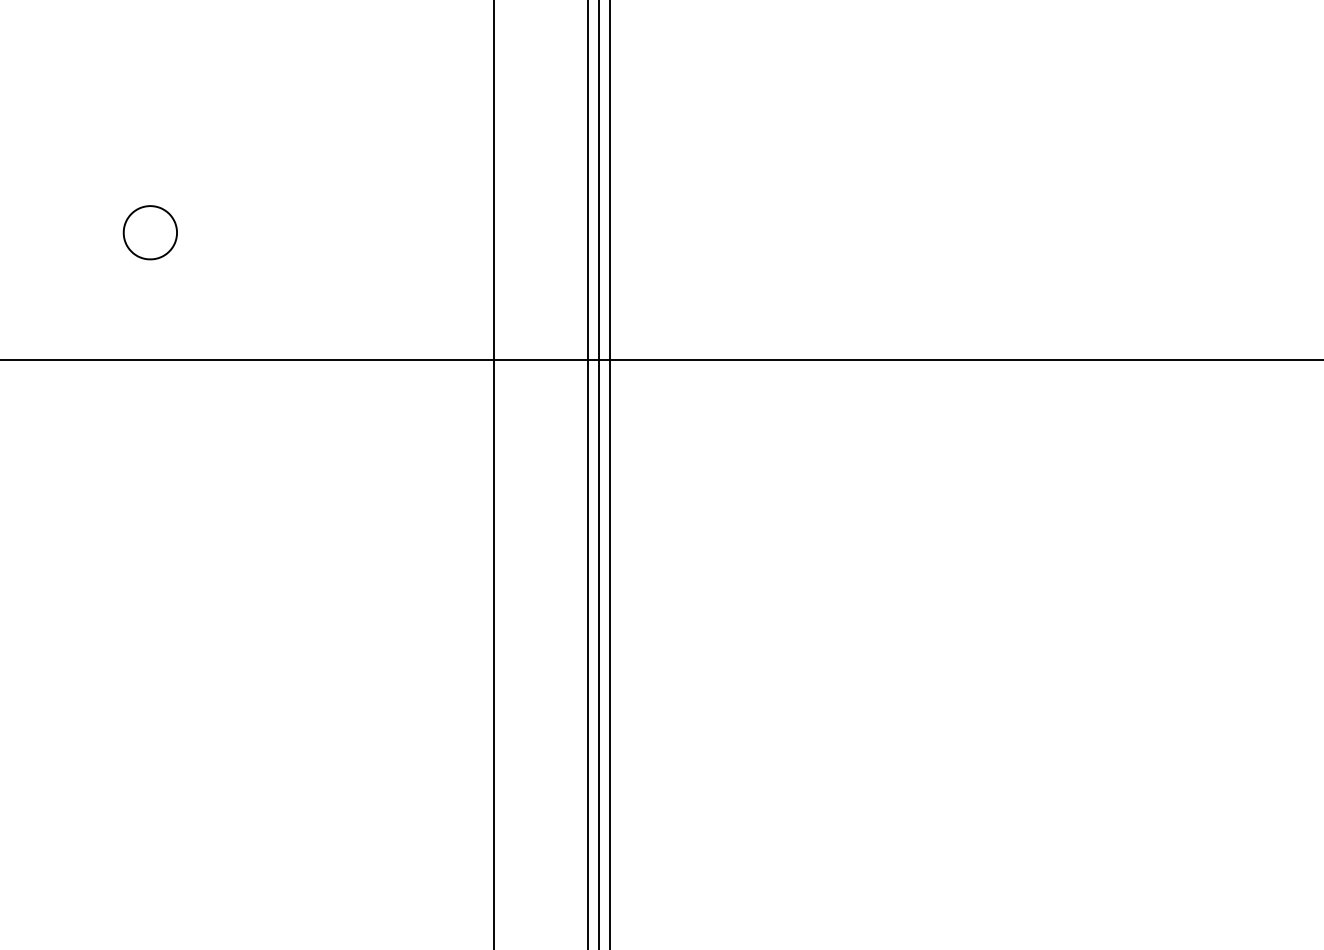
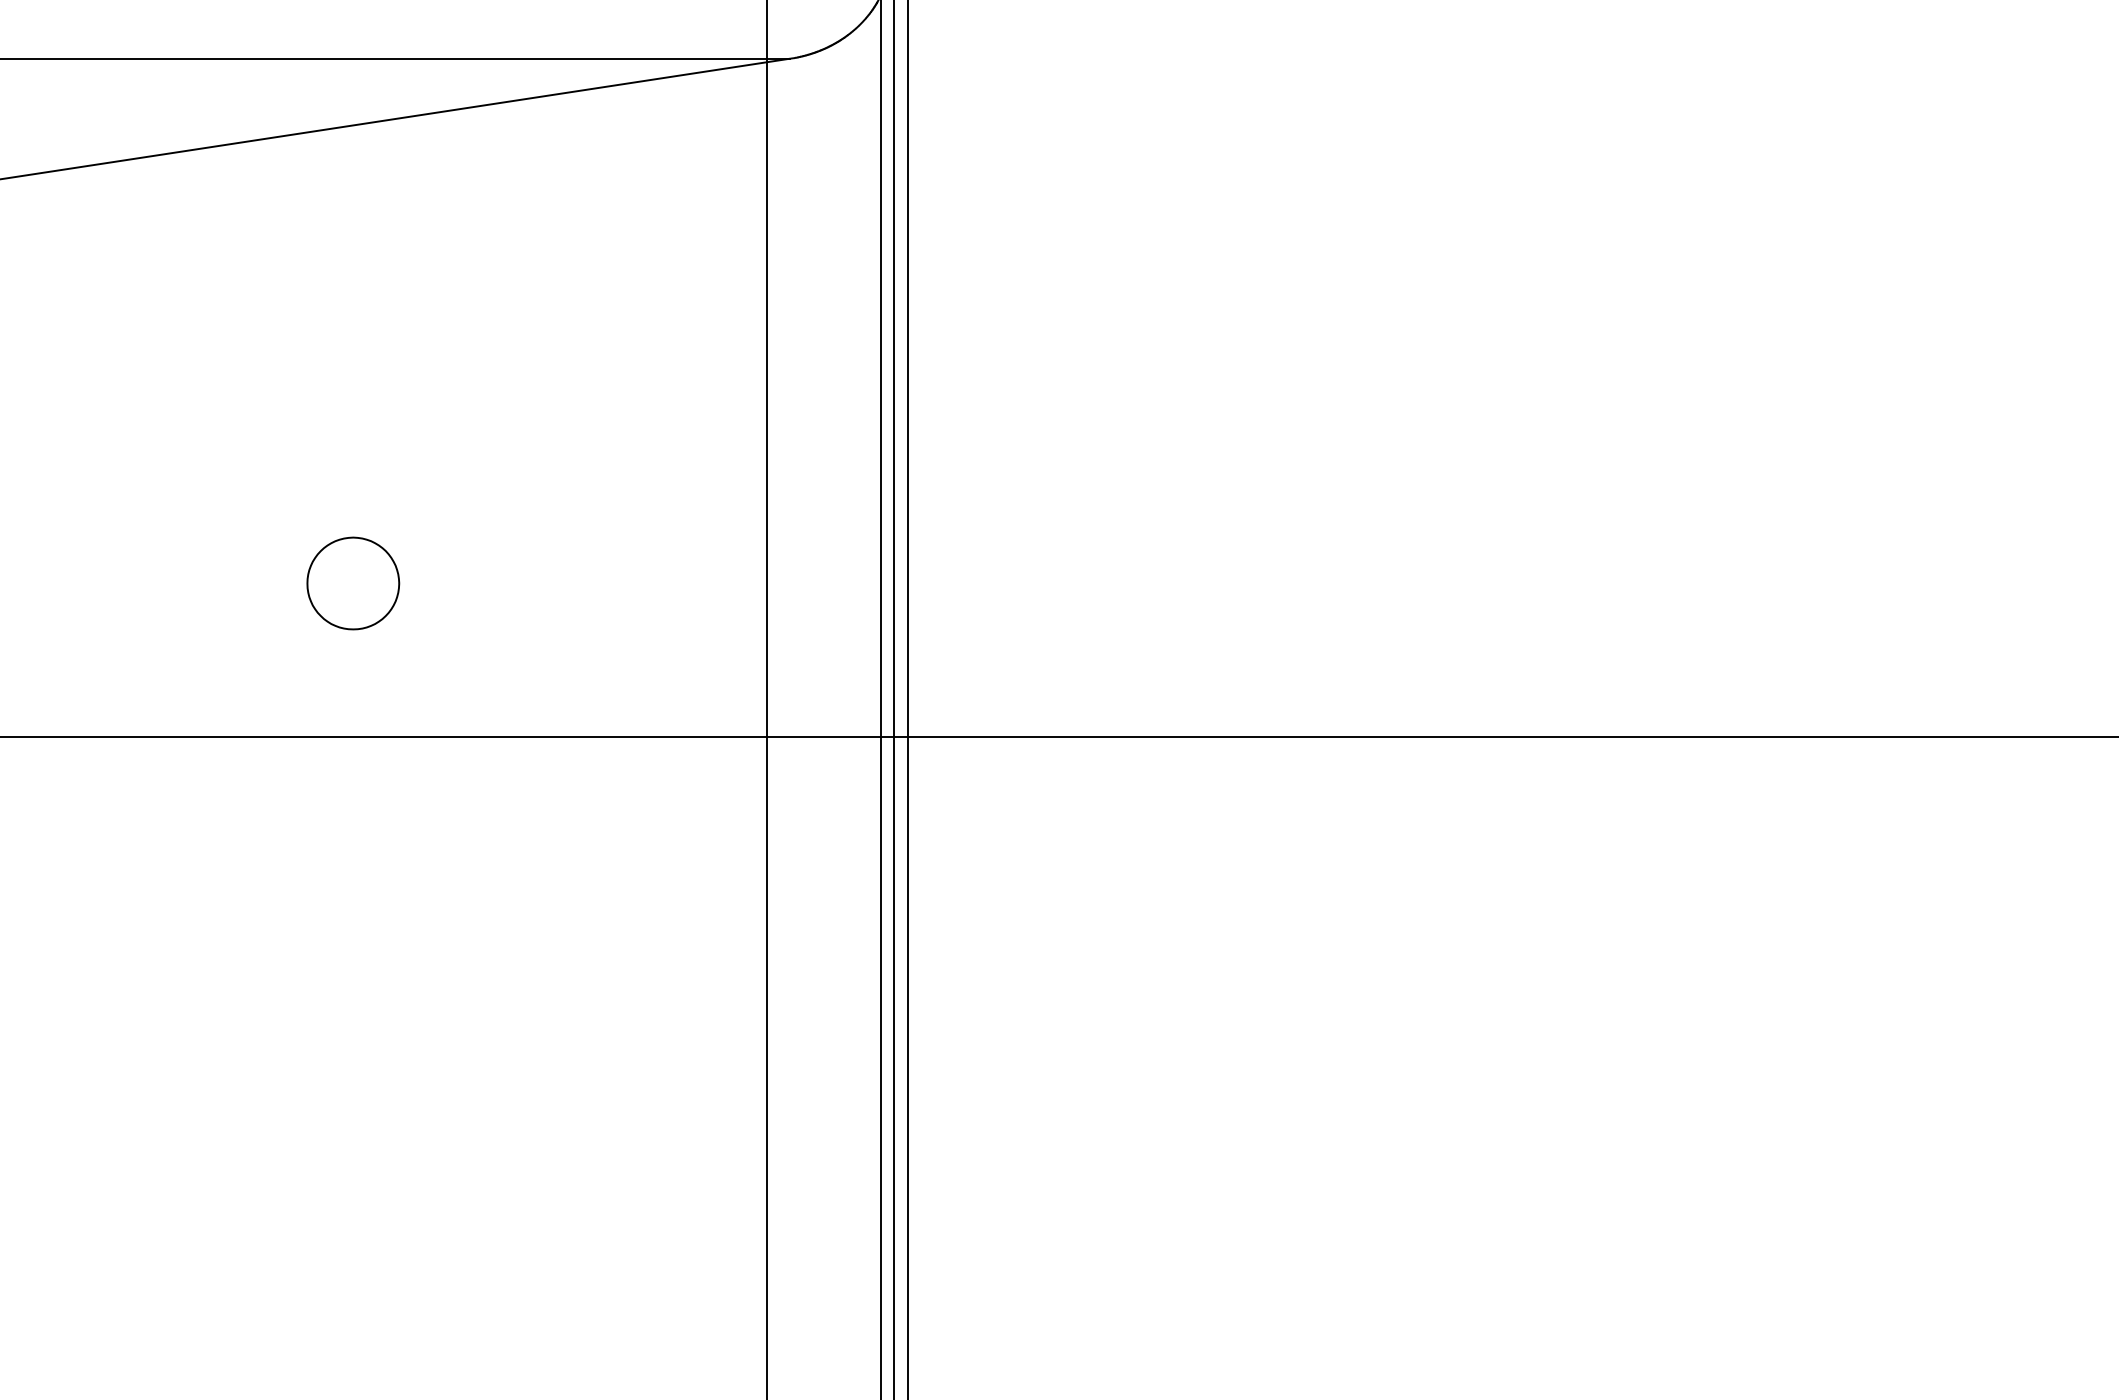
part: (150, 232) -> (353, 583), size x1.43

